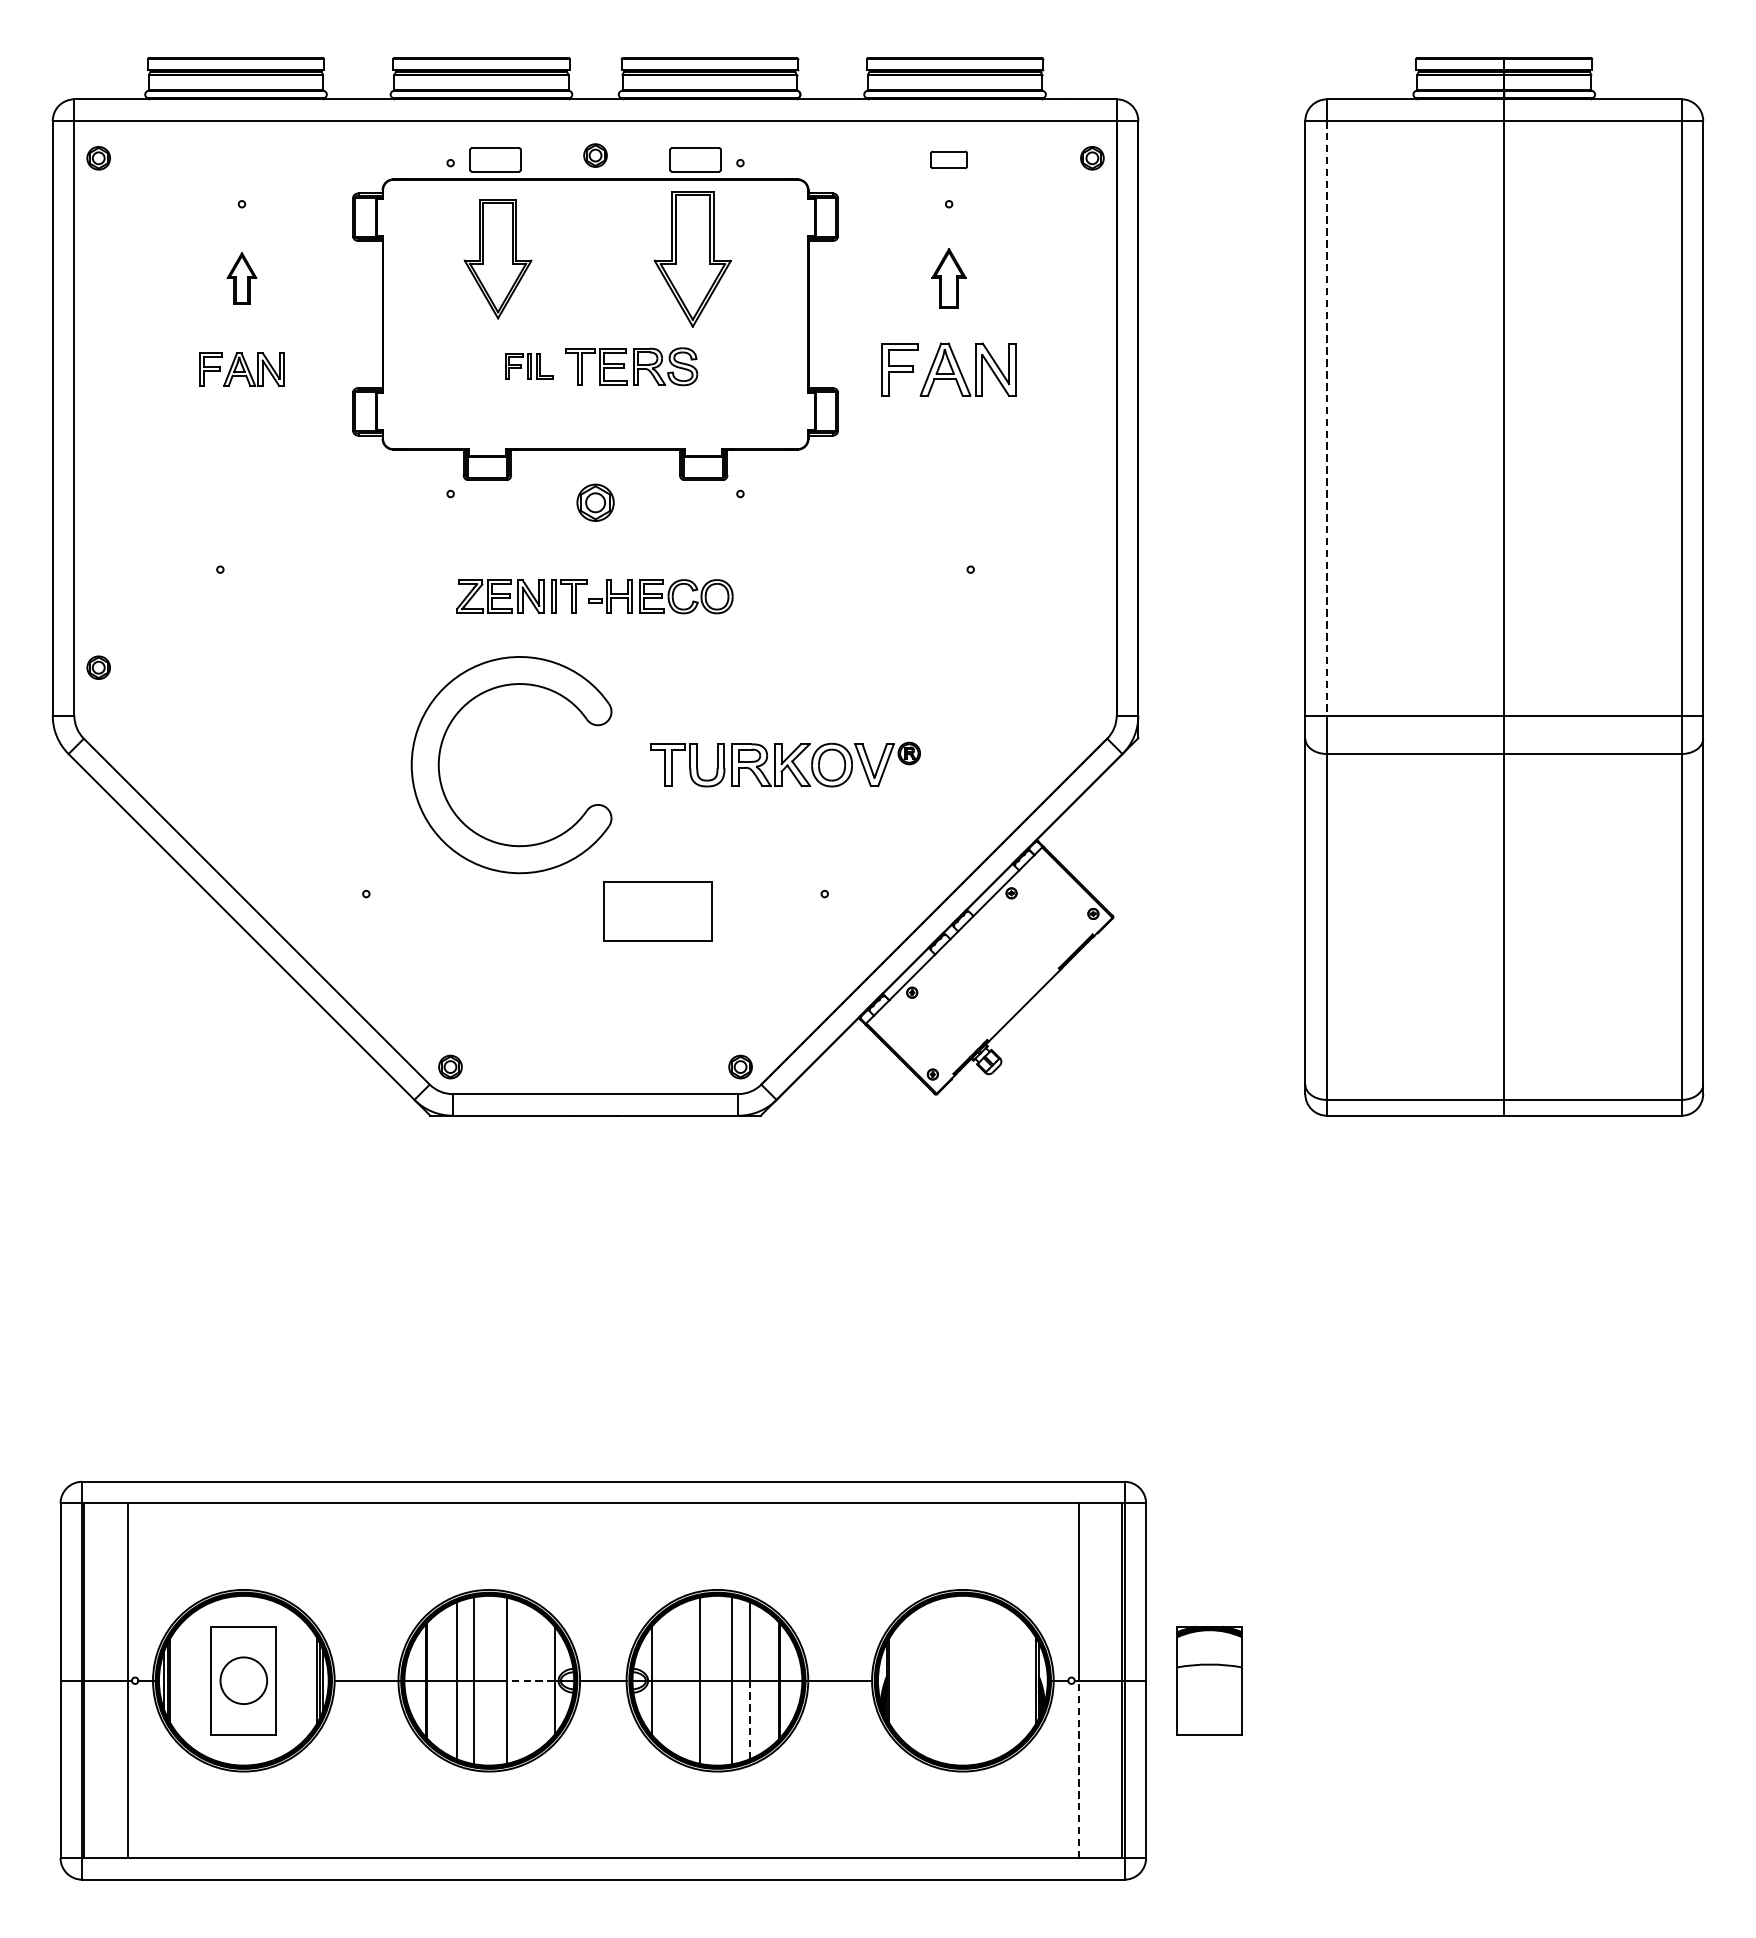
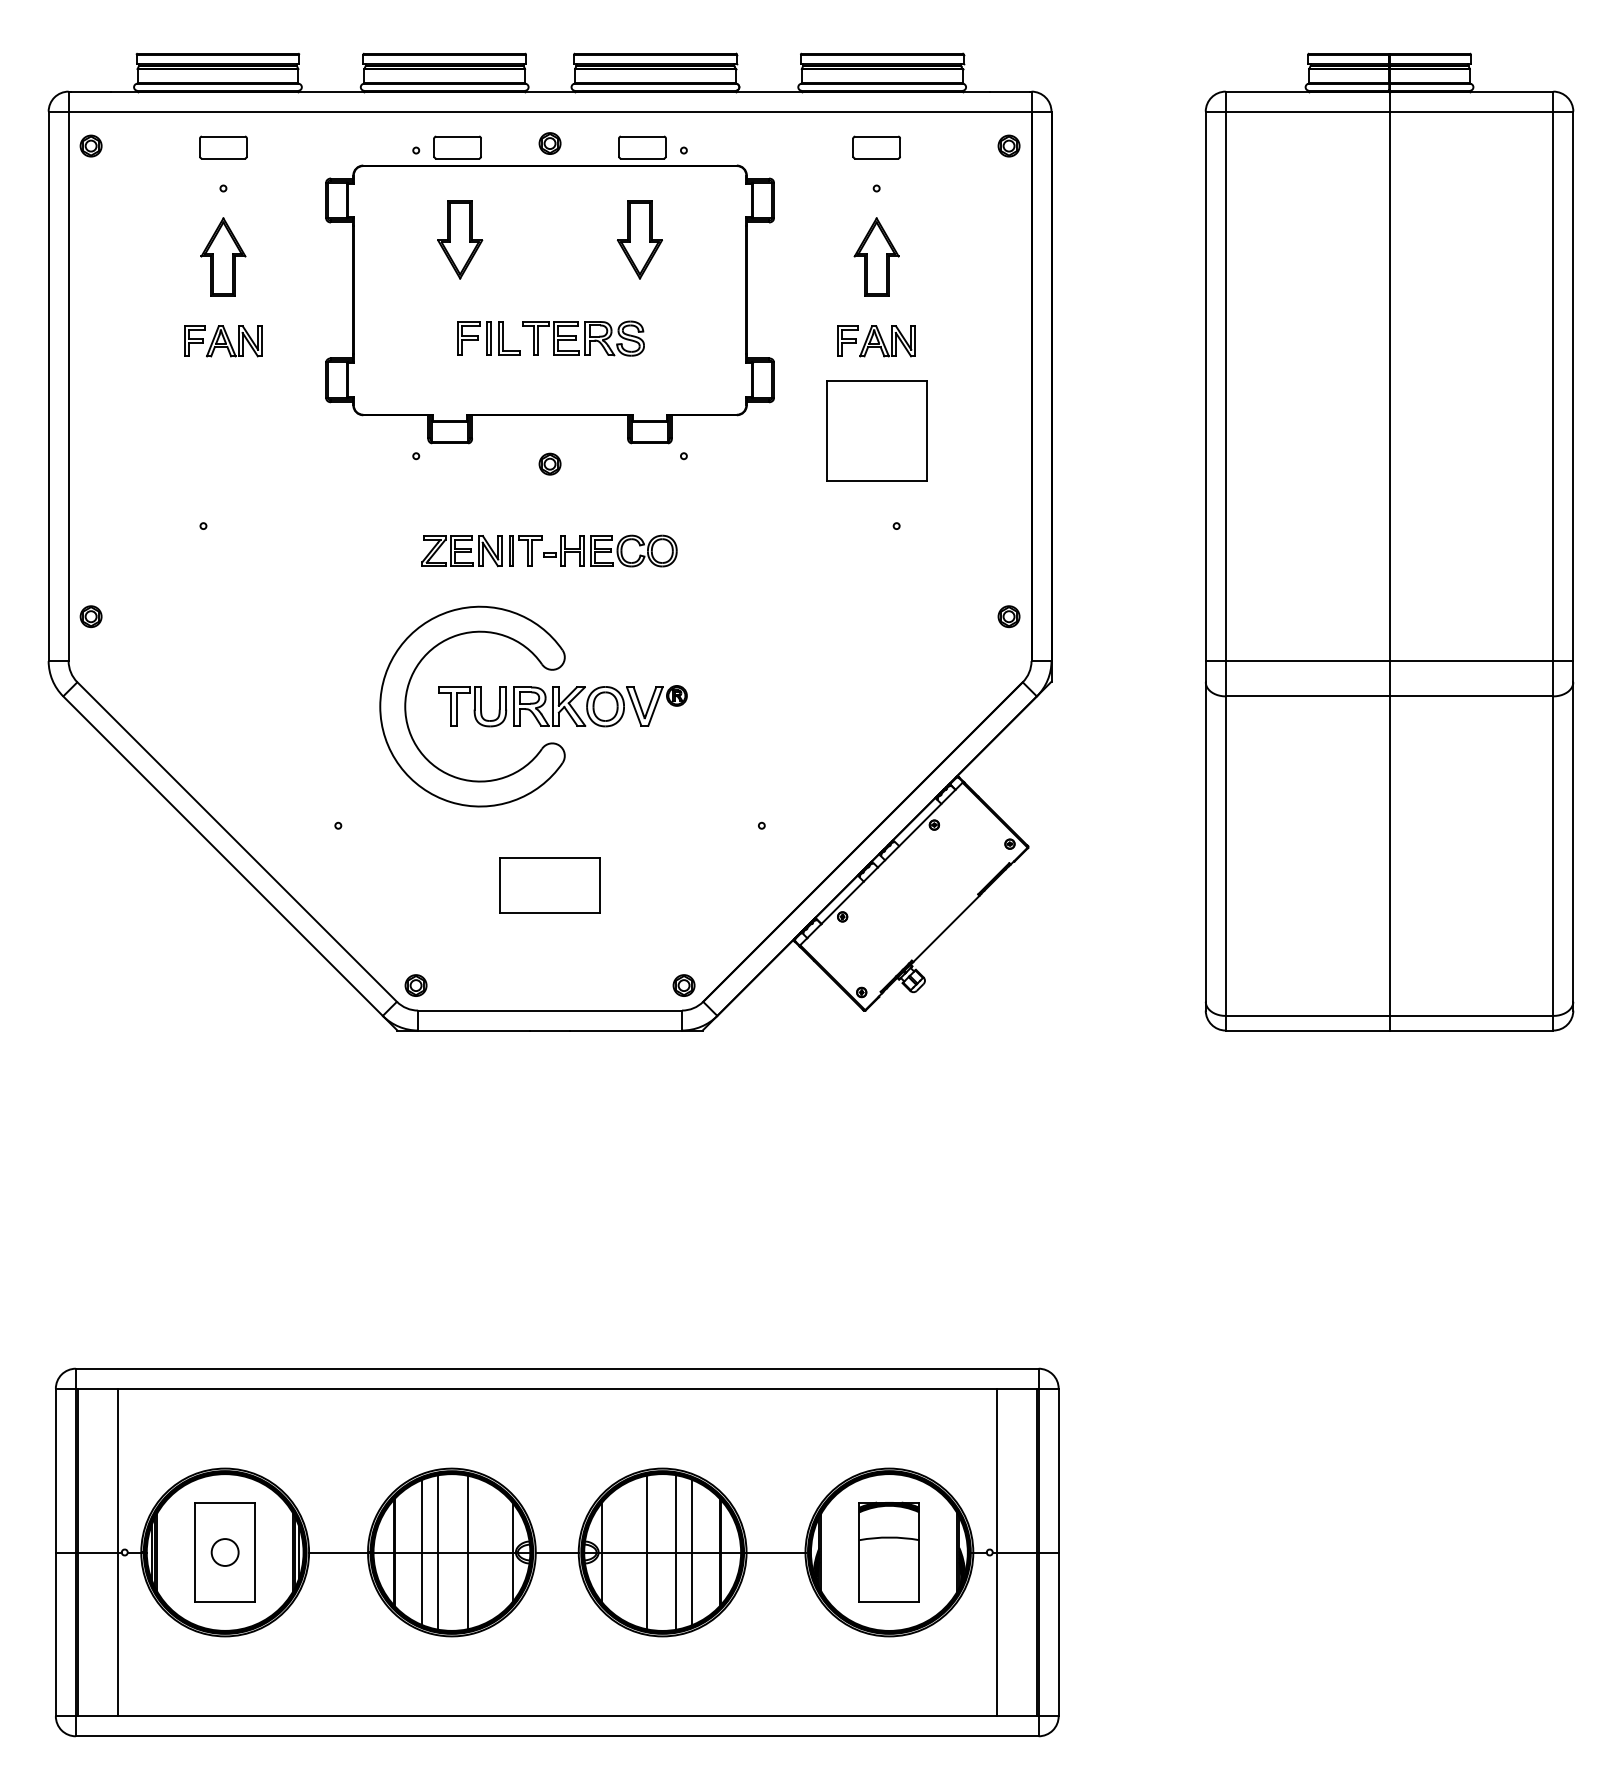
part: (242, 159) -> (223, 147), added
part: (948, 159) -> (876, 147), size x1.43
part: (498, 259) -> (460, 239), size x0.71
part: (692, 259) -> (639, 239), size x0.62
part: (242, 277) -> (223, 256), size x1.67
part: (948, 277) -> (876, 256), size x1.43
part: (528, 366) -> (488, 338), size x1.43
part: (948, 369) -> (876, 341), size x0.62
line: (1326, 418) -> (1225, 386), dashed -> solid
part: (948, 466) -> (876, 430), added
part: (594, 501) -> (549, 463), size x0.62
part: (1091, 667) -> (1008, 616), added
part: (785, 764) -> (562, 706), moved
part: (657, 911) -> (549, 885), moved
part: (1208, 1679) -> (888, 1551), moved
circle: (243, 1680) -> (224, 1552), size x0.62
line: (529, 1680) -> (489, 1552), dashed -> solid
line: (749, 1719) -> (692, 1588), dashed -> solid
line: (1078, 1769) -> (996, 1634), dashed -> solid

